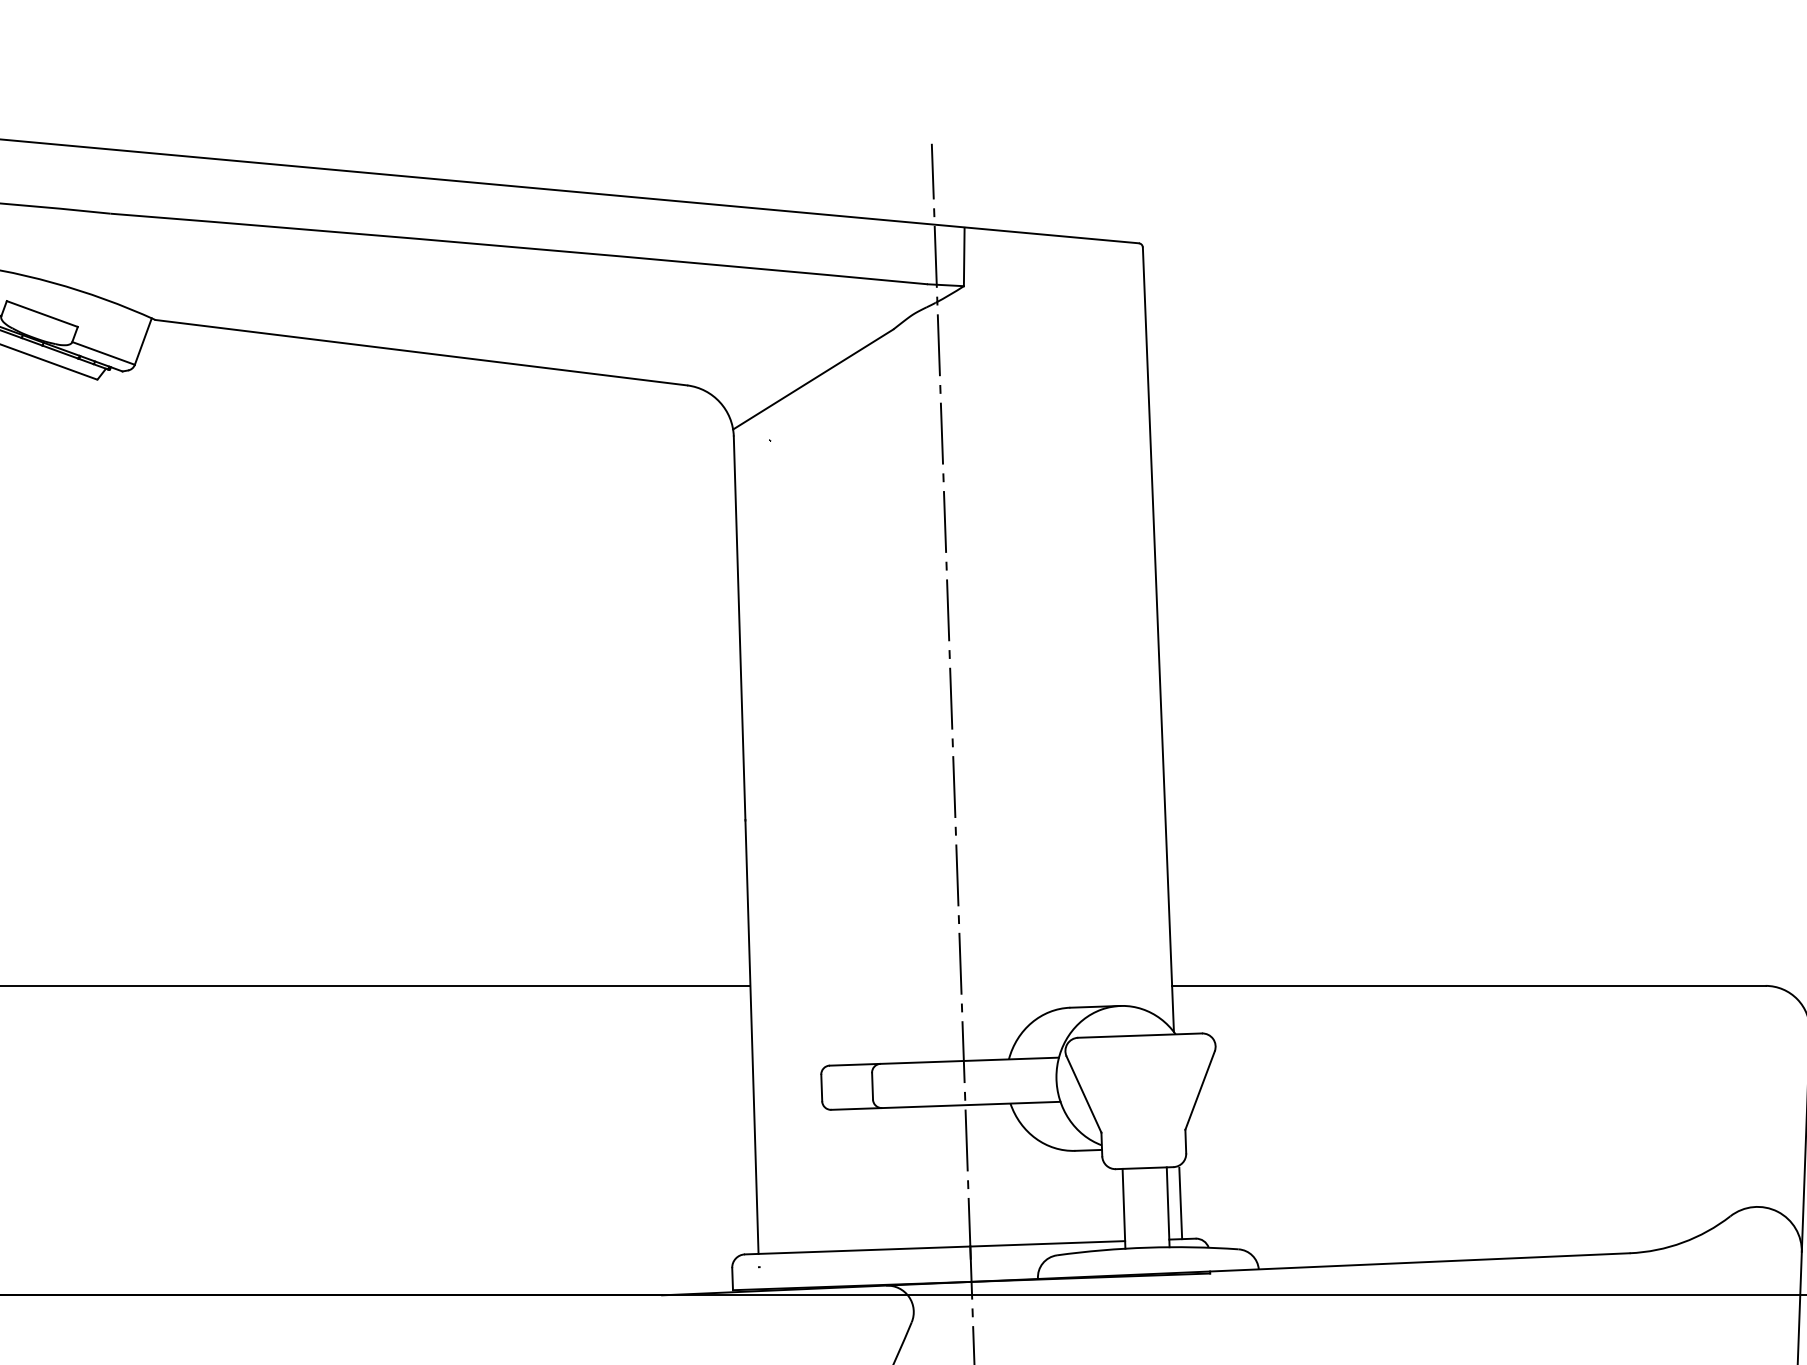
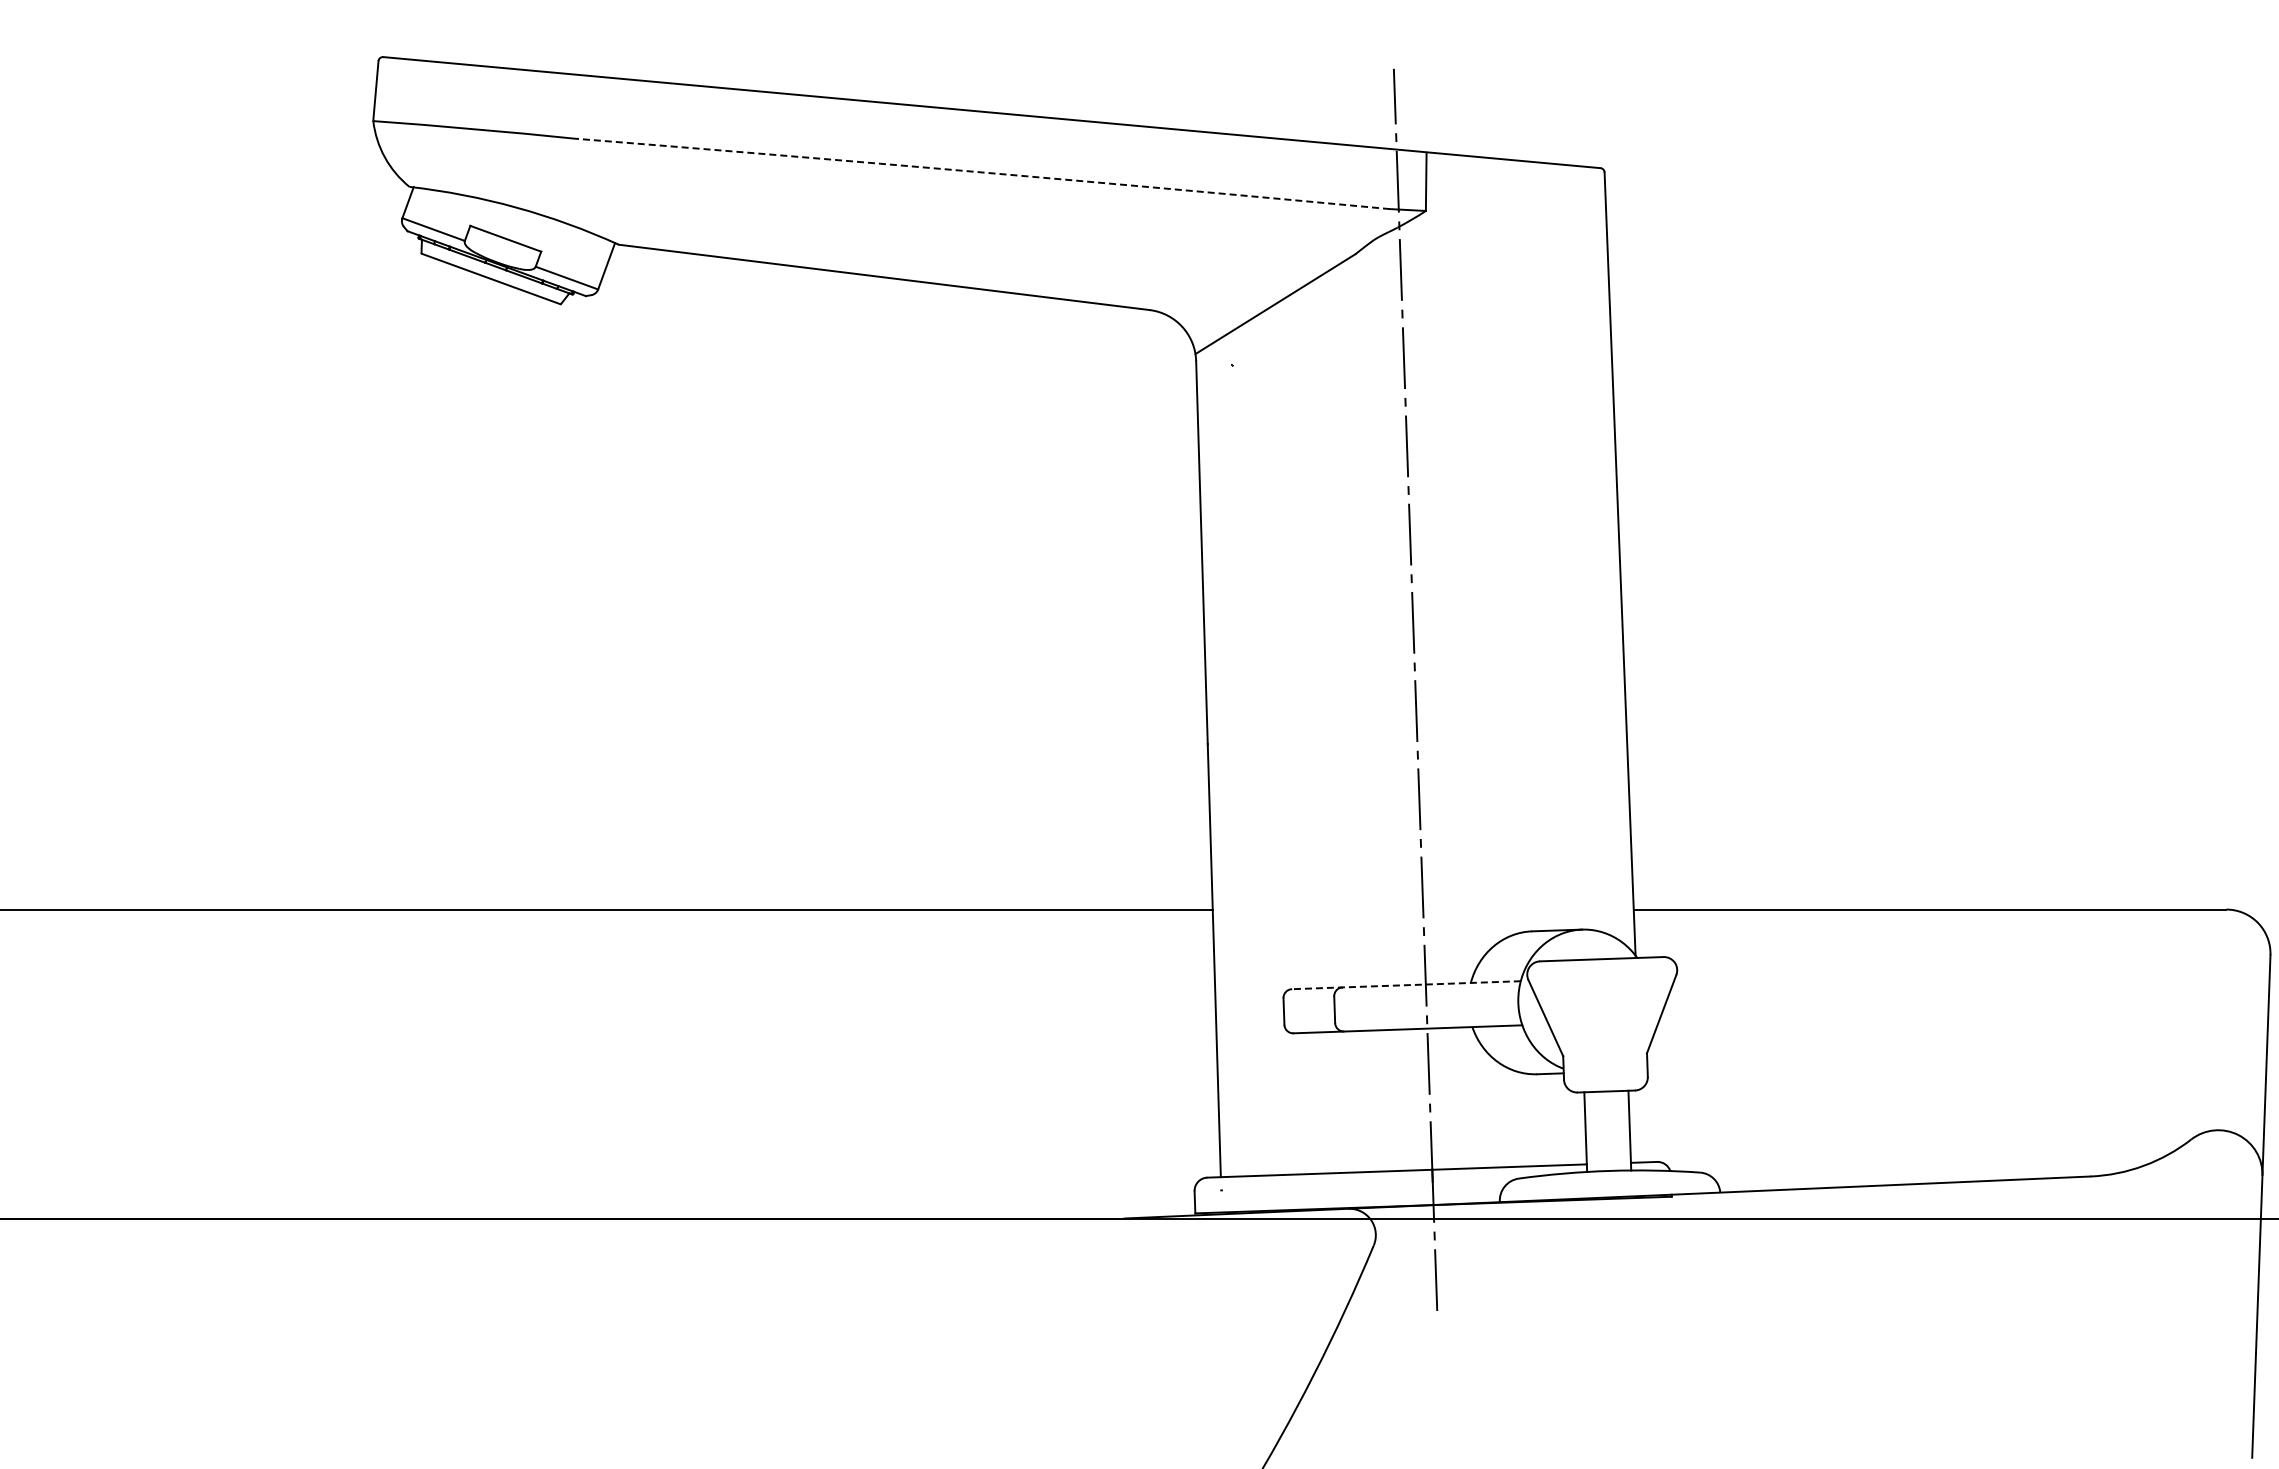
arc: (519, 247) -> (982, 172), solid -> dashed
line: (943, 1061) -> (1405, 985), solid -> dashed
line: (1179, 1203) -> (1641, 1126), removed

